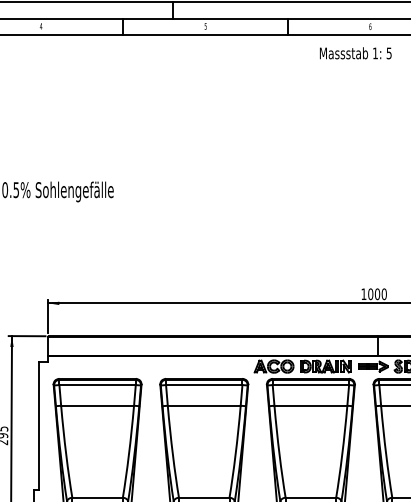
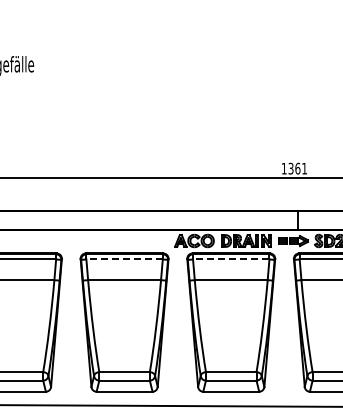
text: (377, 294) -> (297, 168), 1000 -> 1361
line: (203, 385) -> (123, 259), solid -> dashed
line: (310, 385) -> (230, 259), solid -> dashed

